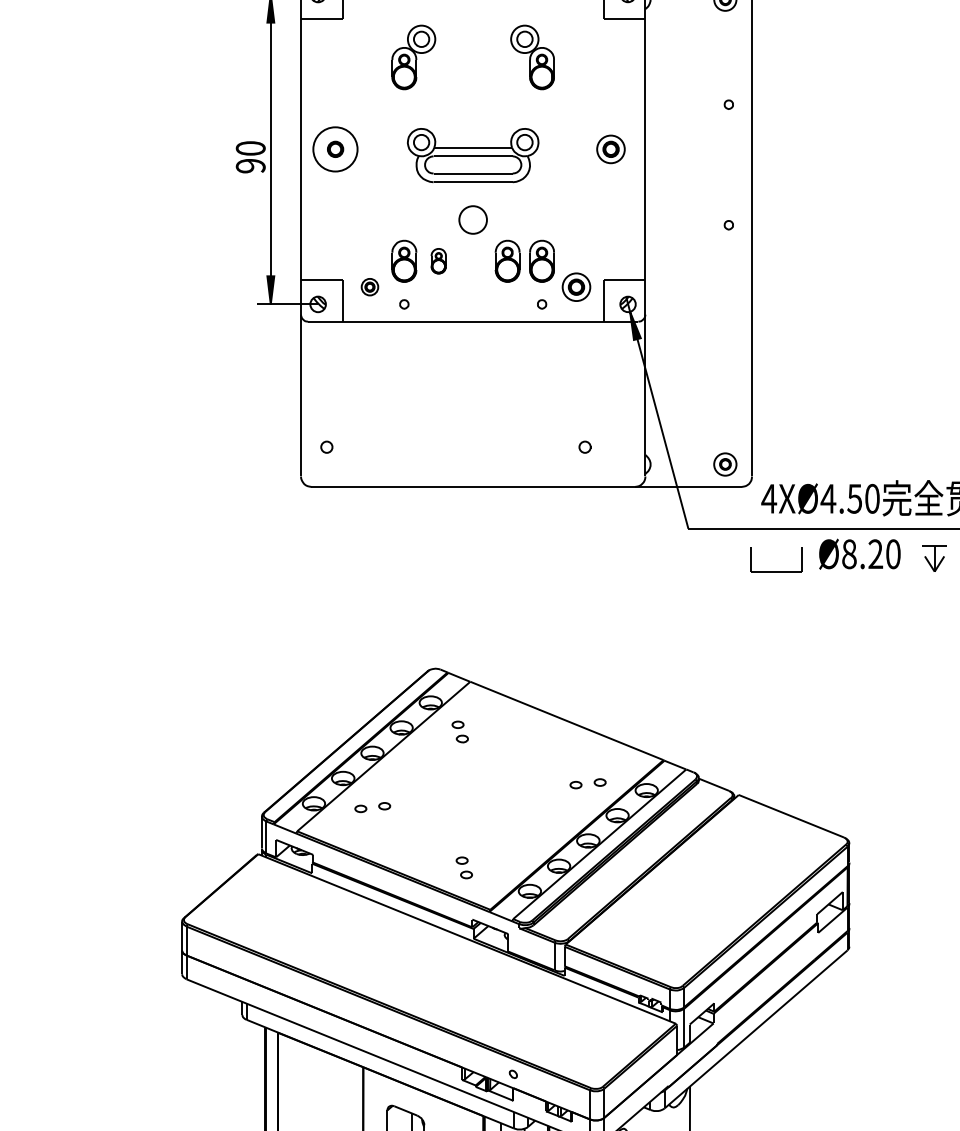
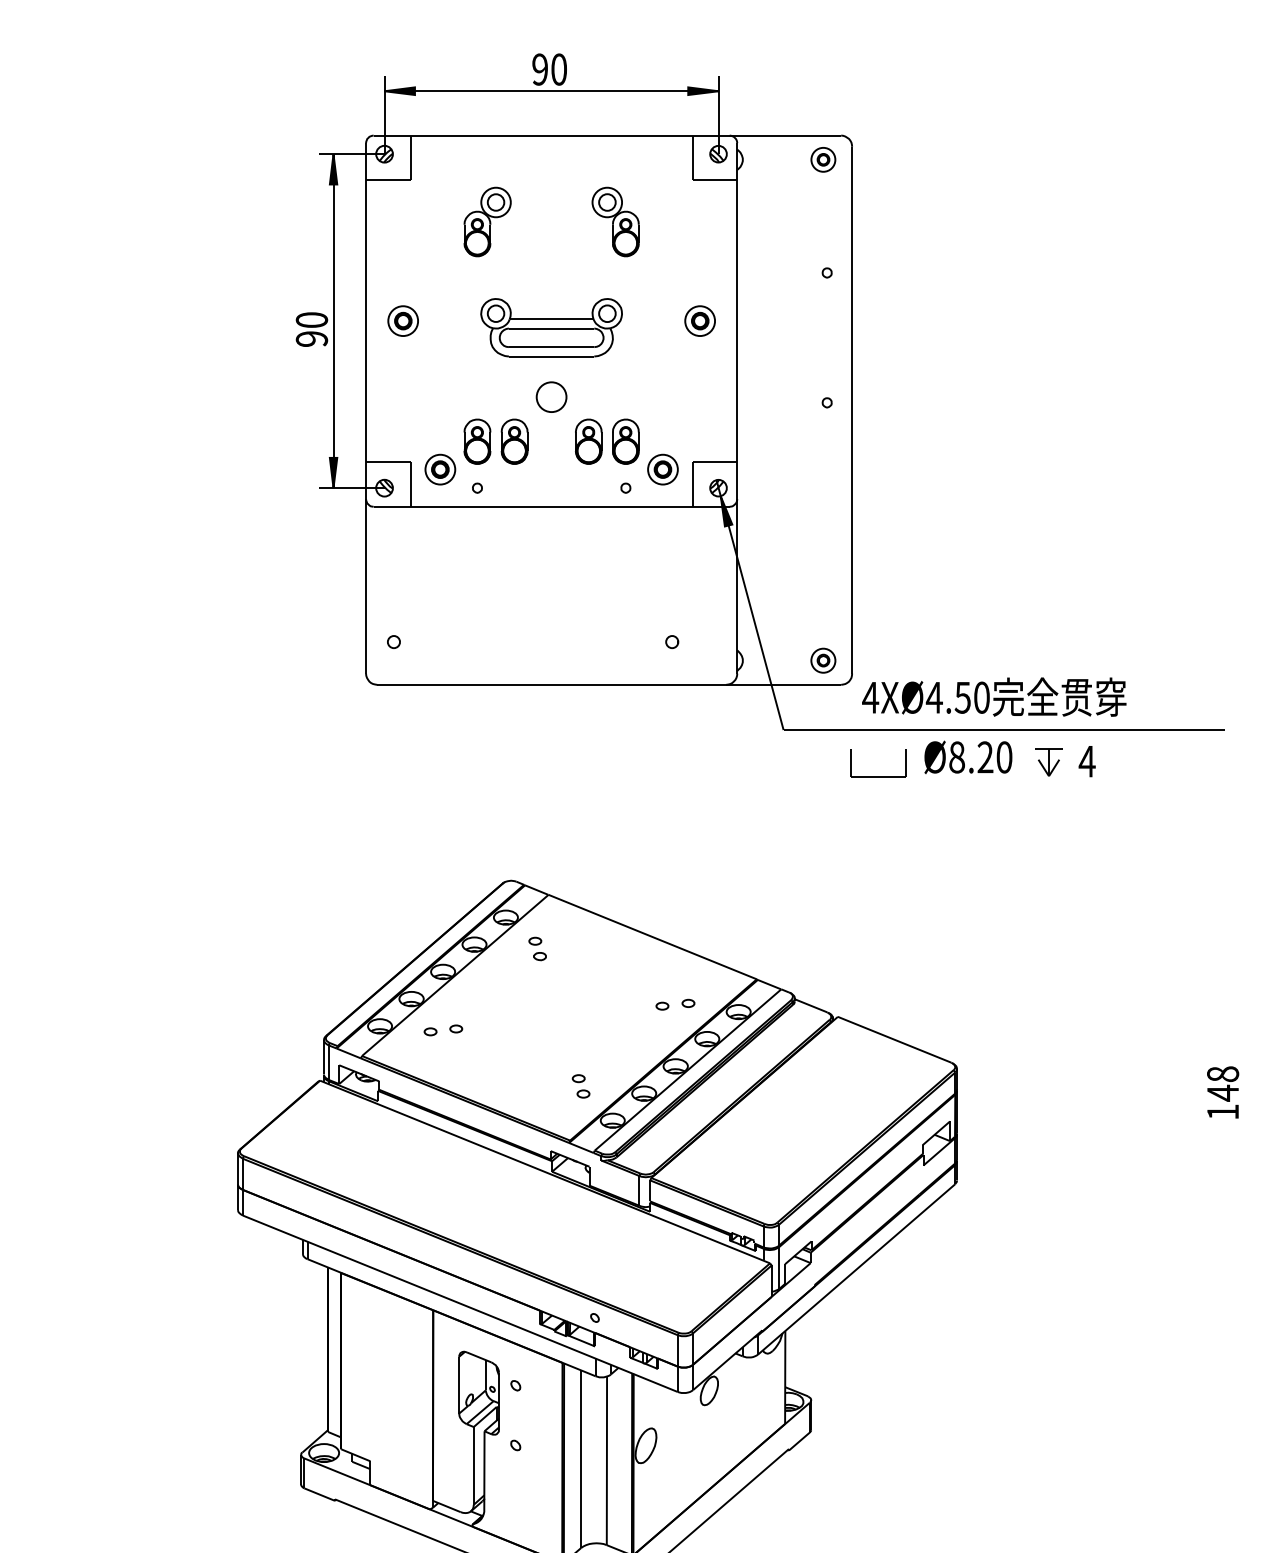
circle: (335, 149) -> (403, 321), size x0.62
part: (438, 261) -> (514, 441), size x1.67
part: (370, 287) -> (440, 469), size x1.67
part: (463, 867) -> (580, 1086), moved

